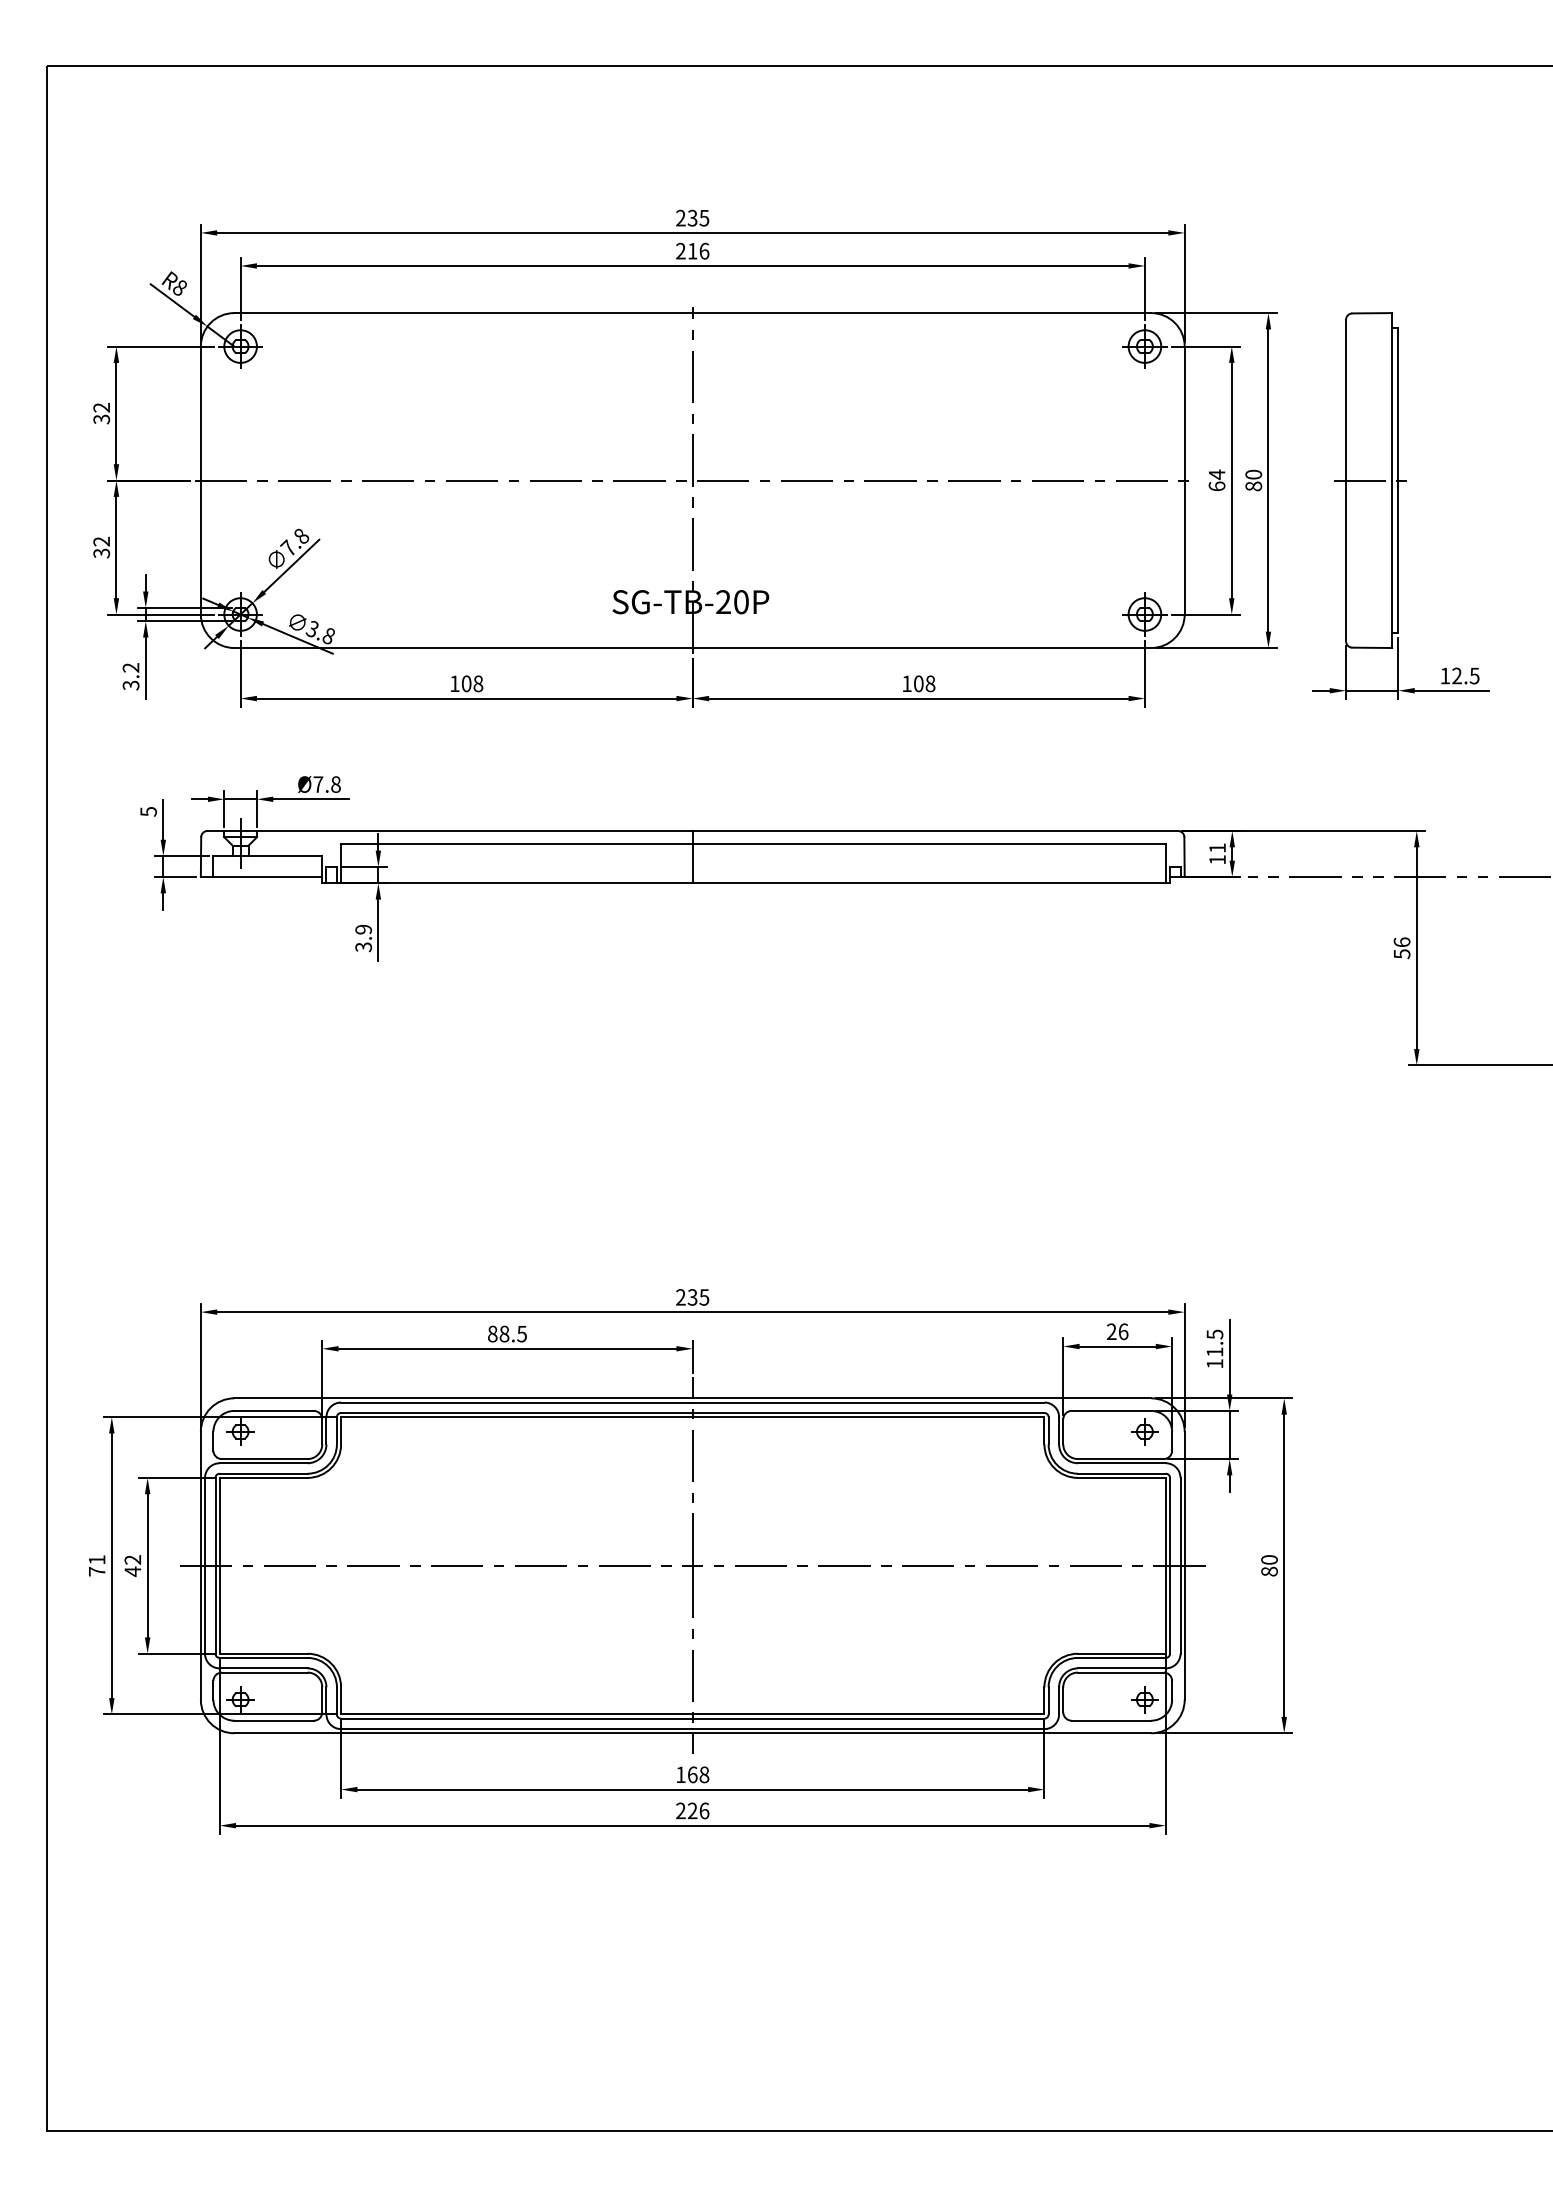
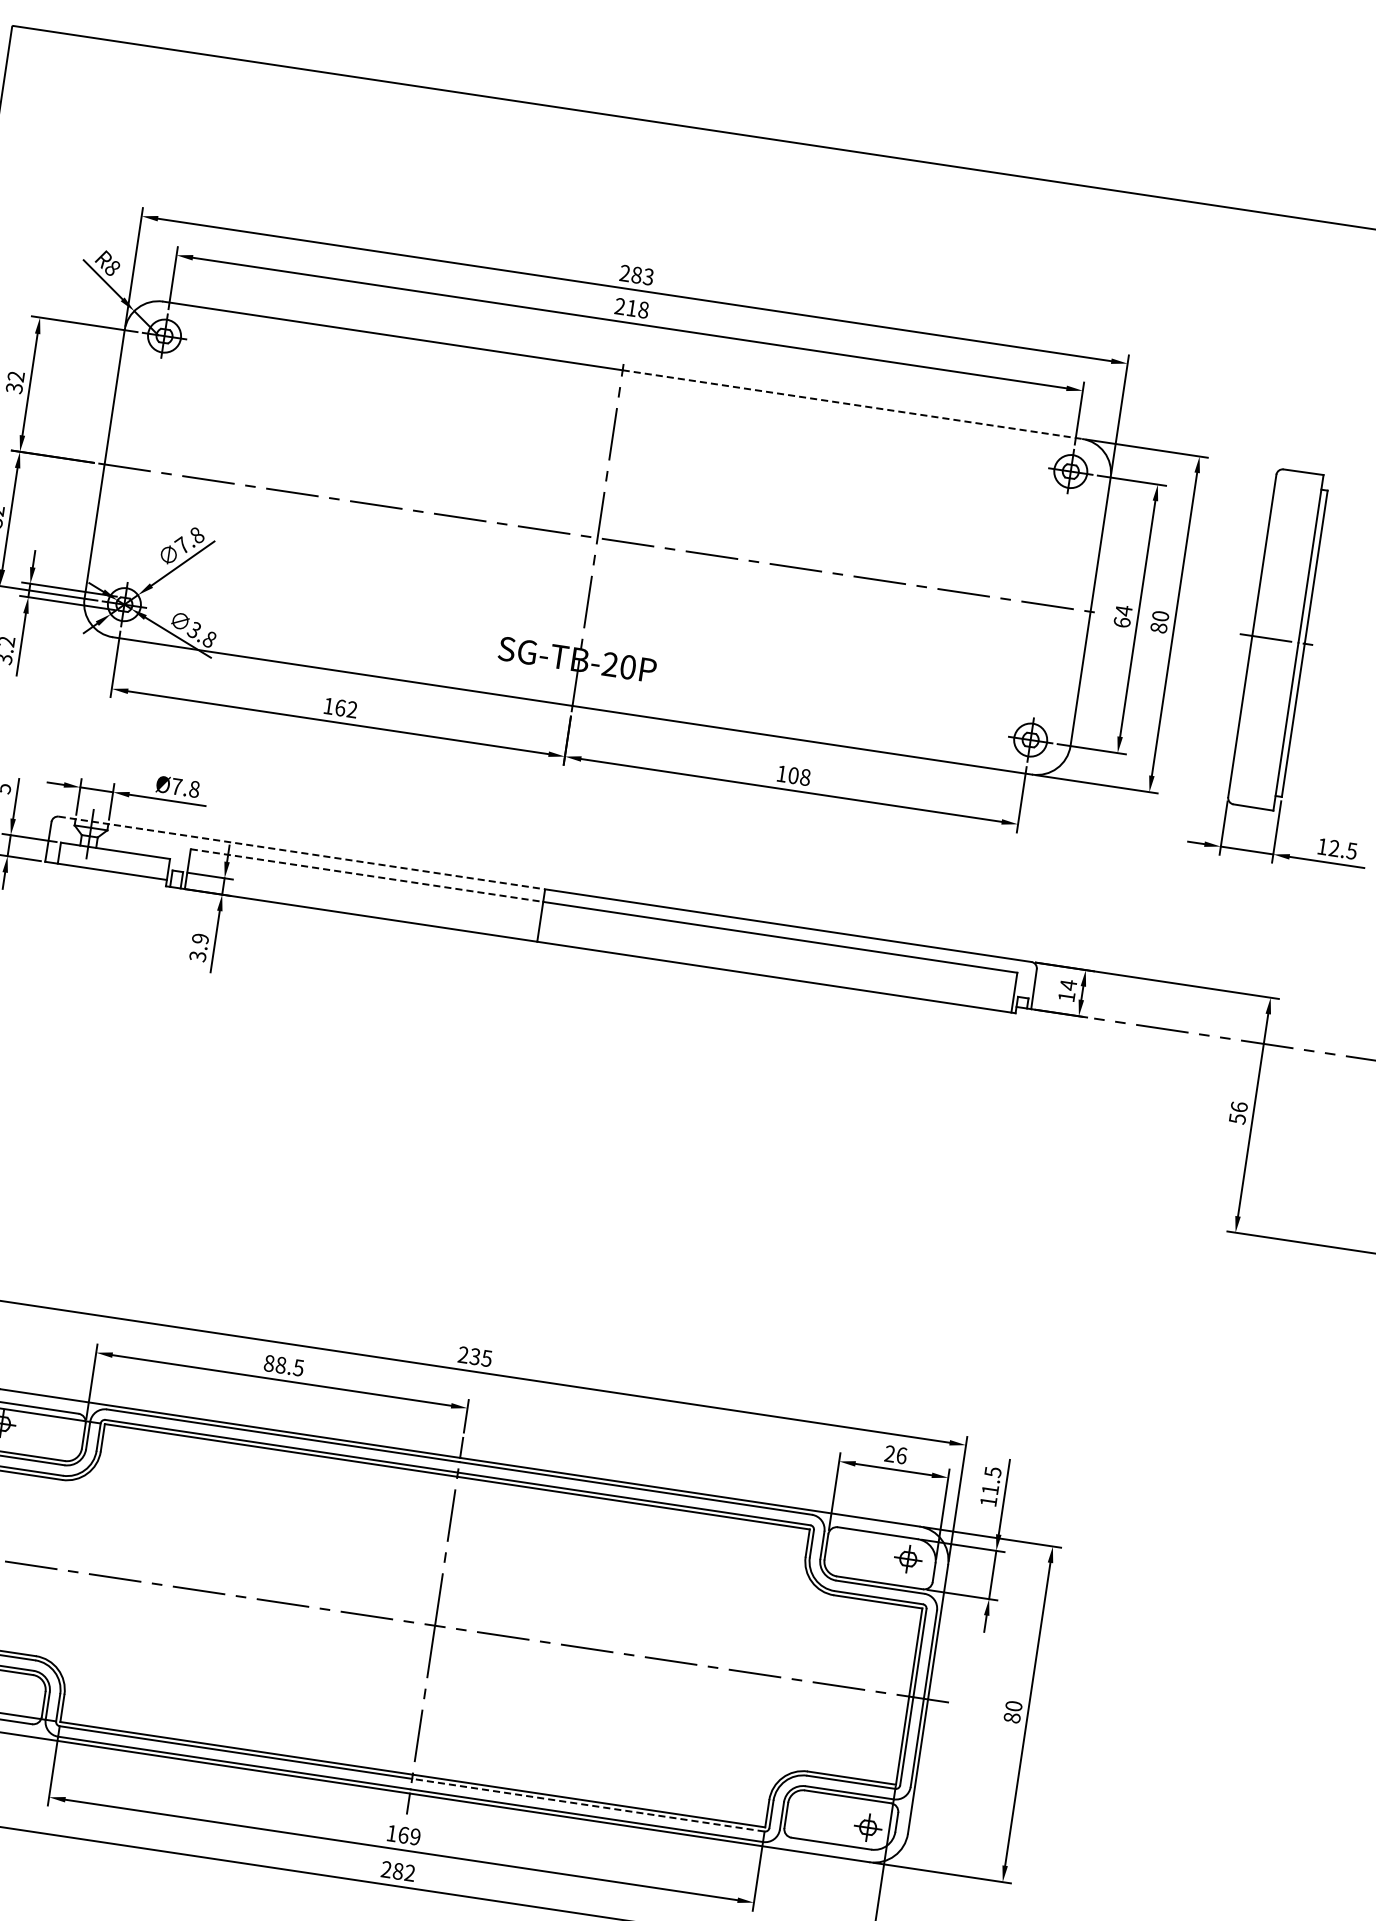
text: (698, 217) -> (642, 275), 235 -> 283
text: (704, 250) -> (643, 309), 216 -> 218
line: (922, 313) -> (852, 405), solid -> dashed
text: (472, 683) -> (346, 708), 108 -> 162
line: (450, 831) -> (302, 853), solid -> dashed
line: (516, 843) -> (366, 875), solid -> dashed
text: (1217, 848) -> (1068, 985), 11 -> 14
line: (868, 1718) -> (588, 1805), solid -> dashed
text: (704, 1774) -> (415, 1836), 168 -> 169
text: (698, 1810) -> (404, 1871), 226 -> 282

